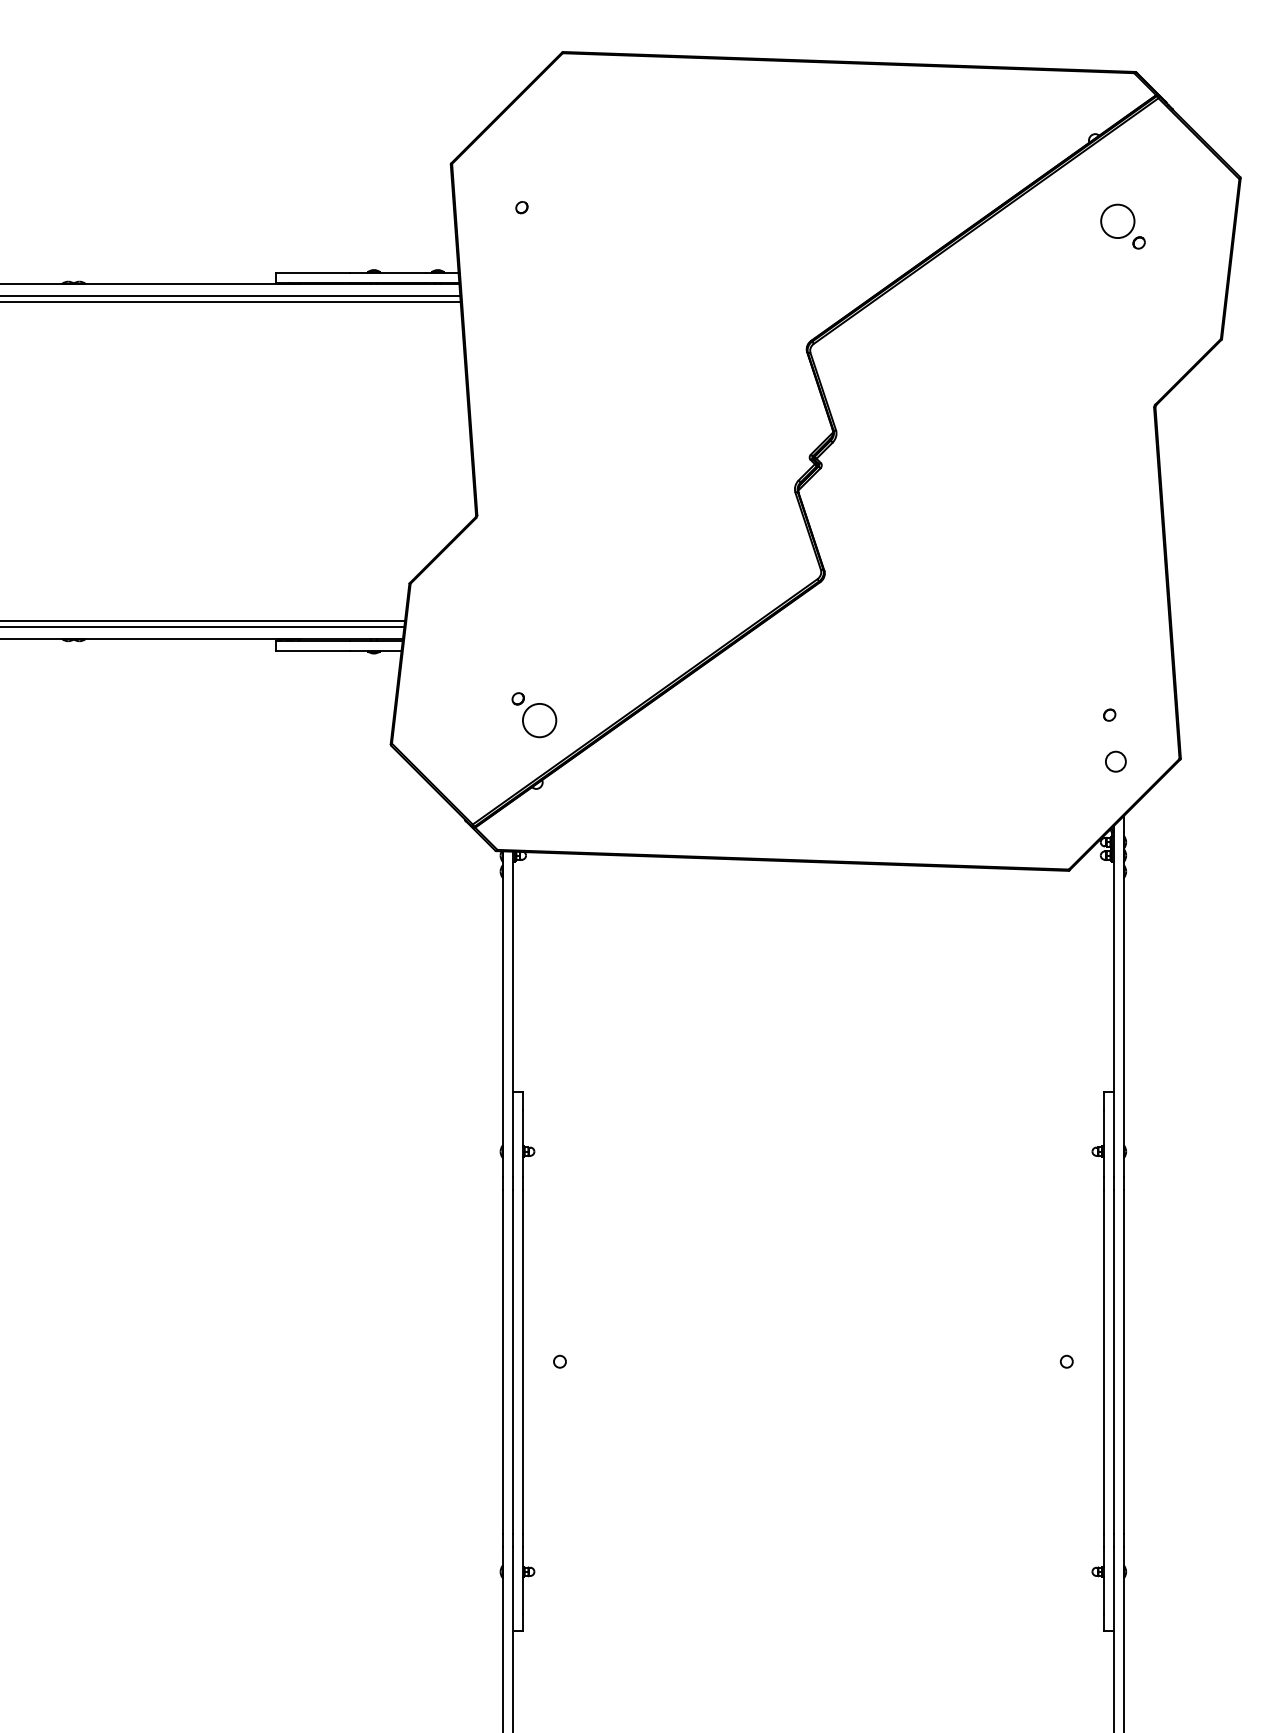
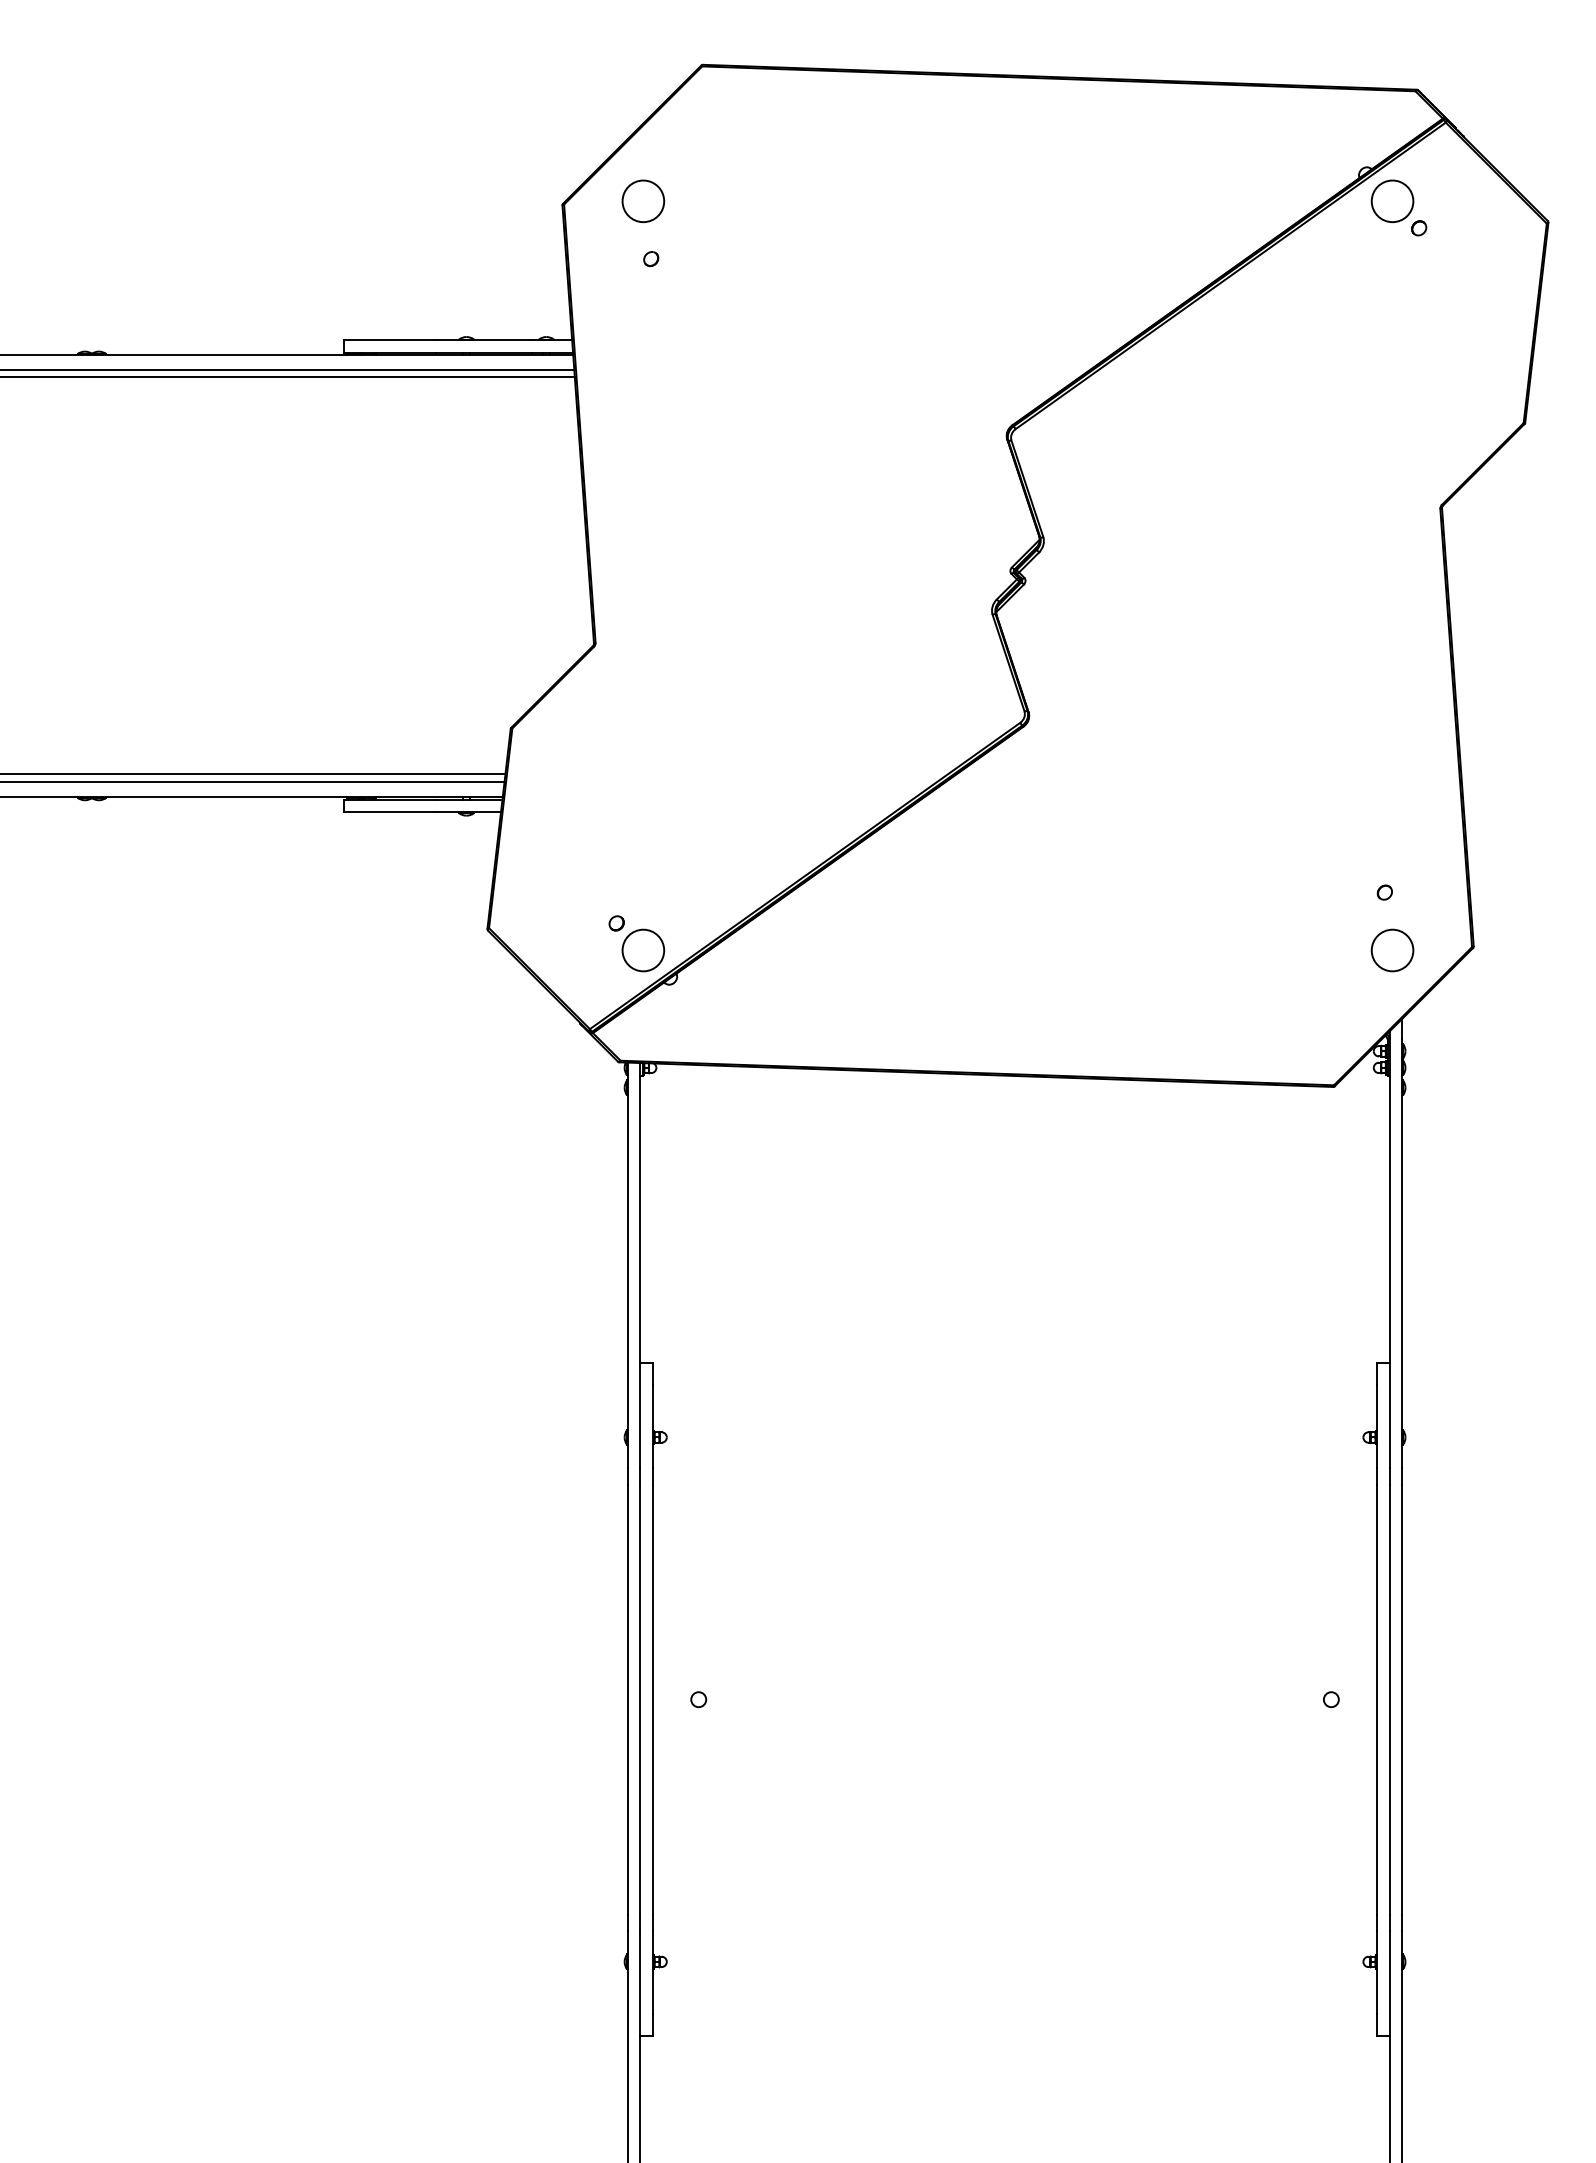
circle: (515, 160) -> (643, 200), added
part: (1122, 226) -> (1398, 207), moved
part: (534, 715) -> (636, 944), moved
circle: (1115, 761) -> (1392, 950), size x1.67

